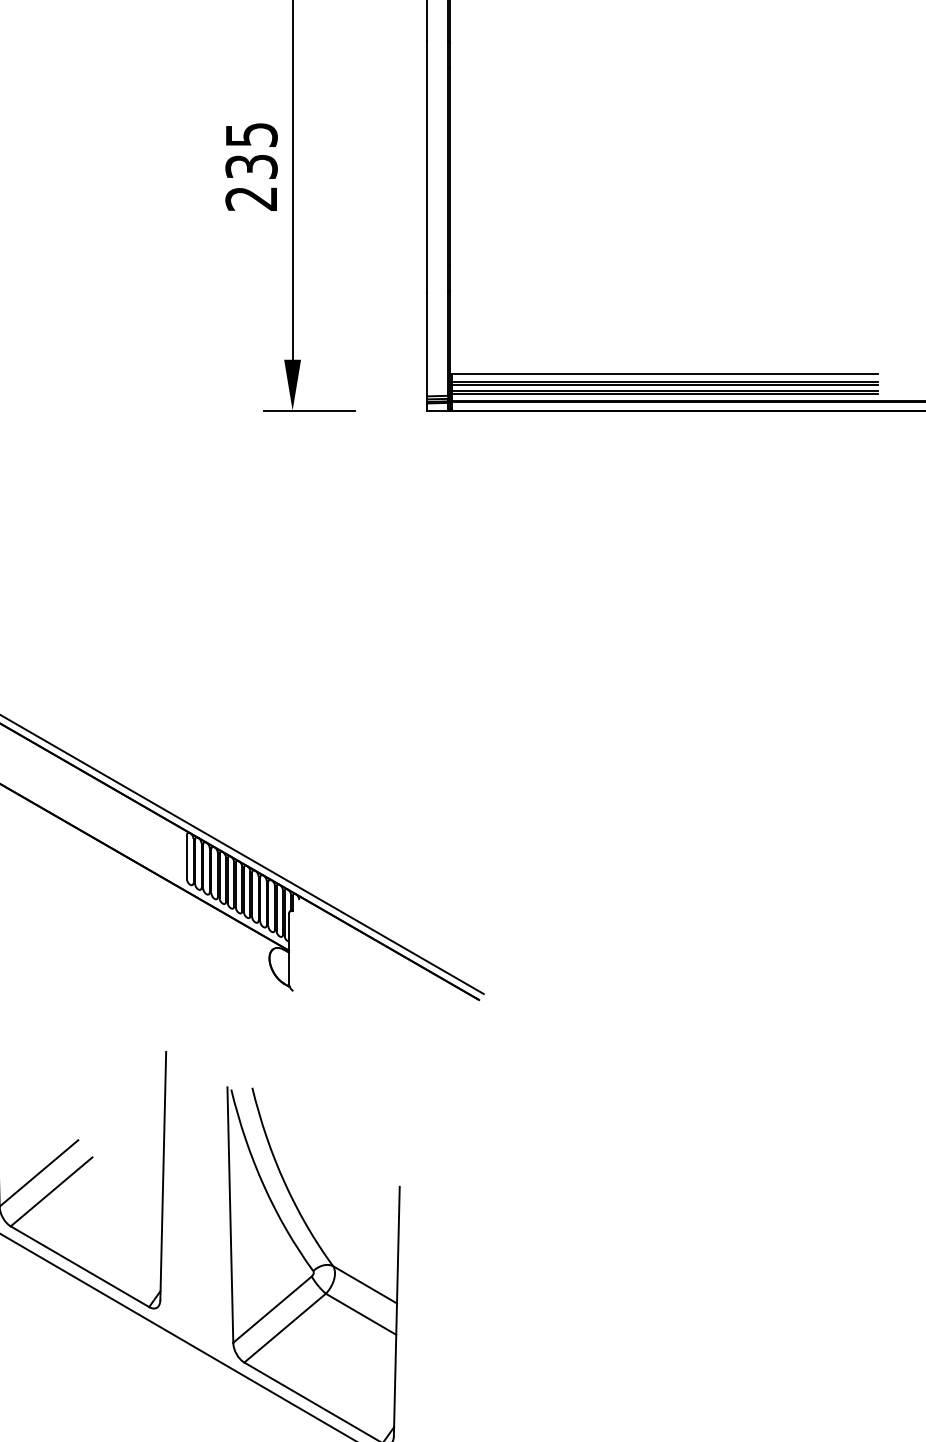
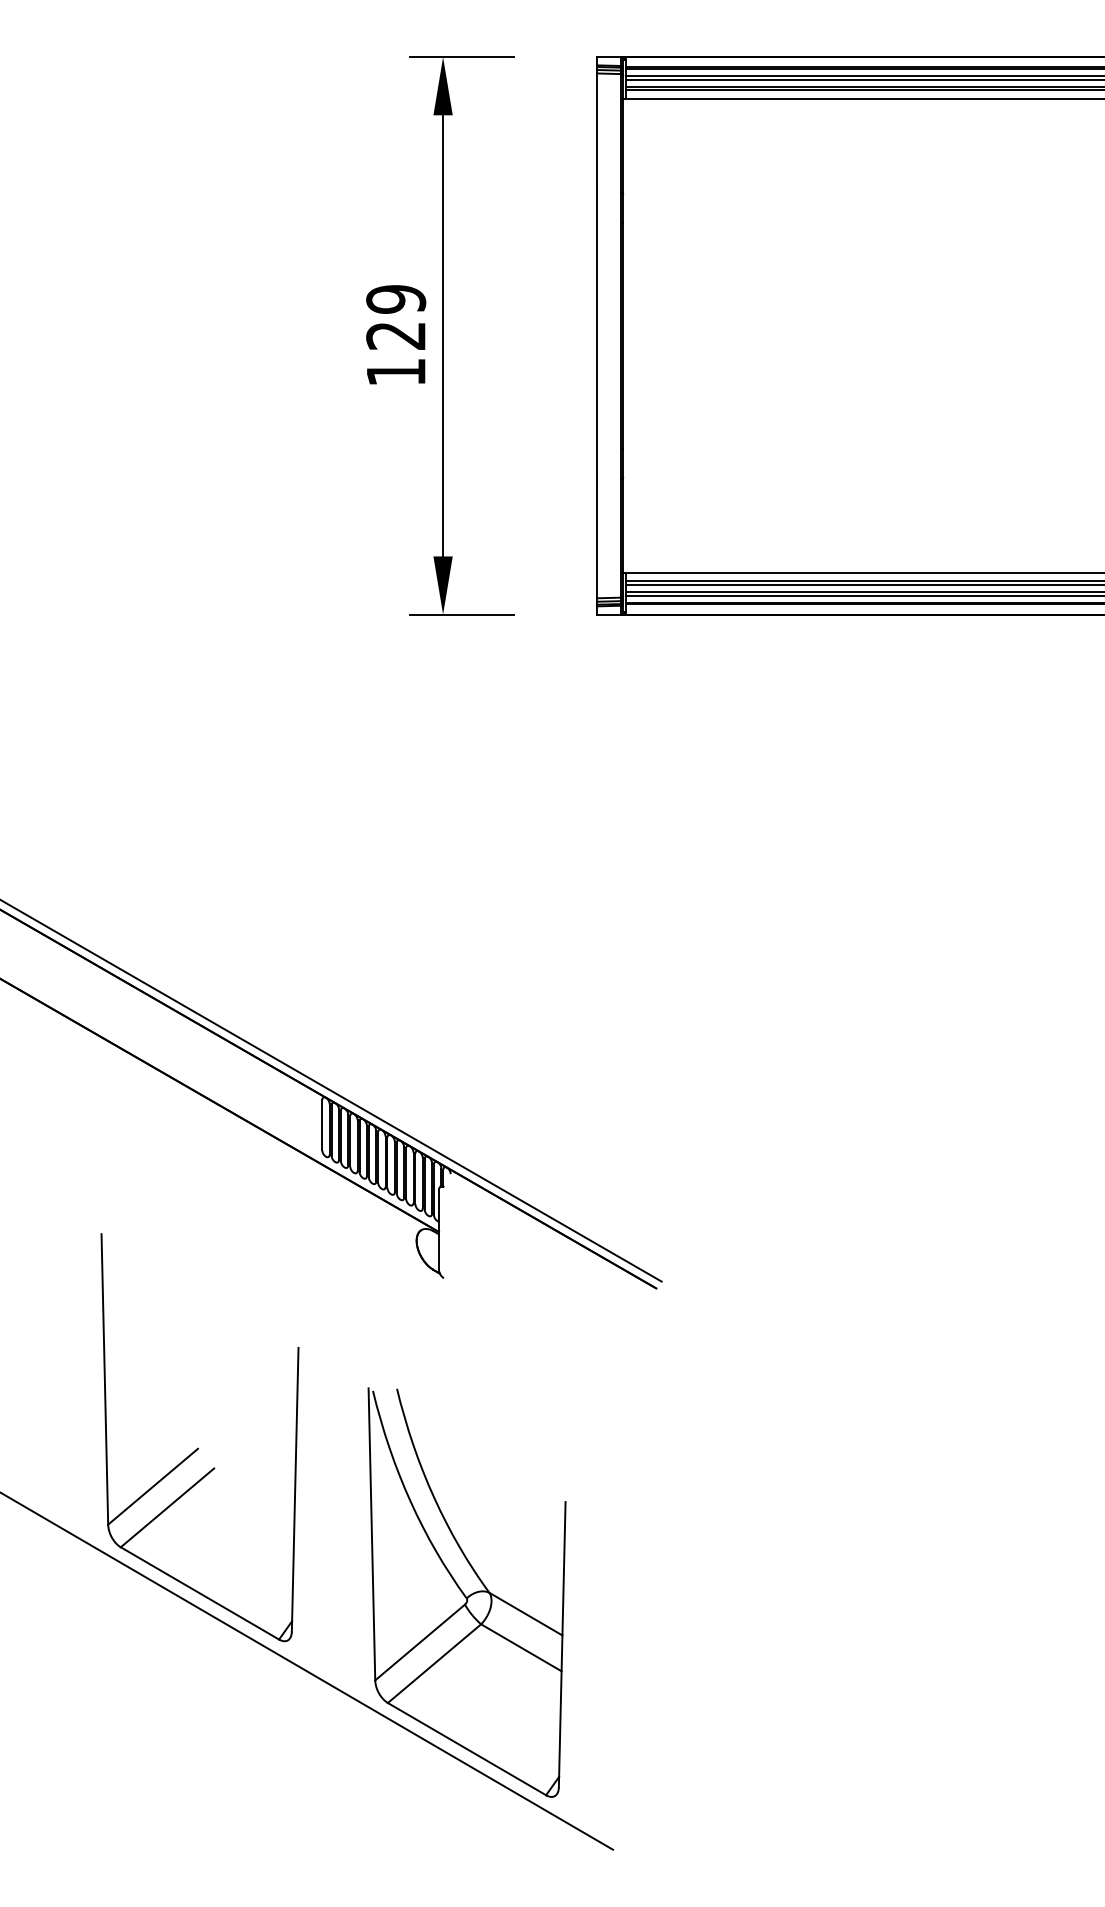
text: (251, 166) -> (396, 335), 235 -> 129

